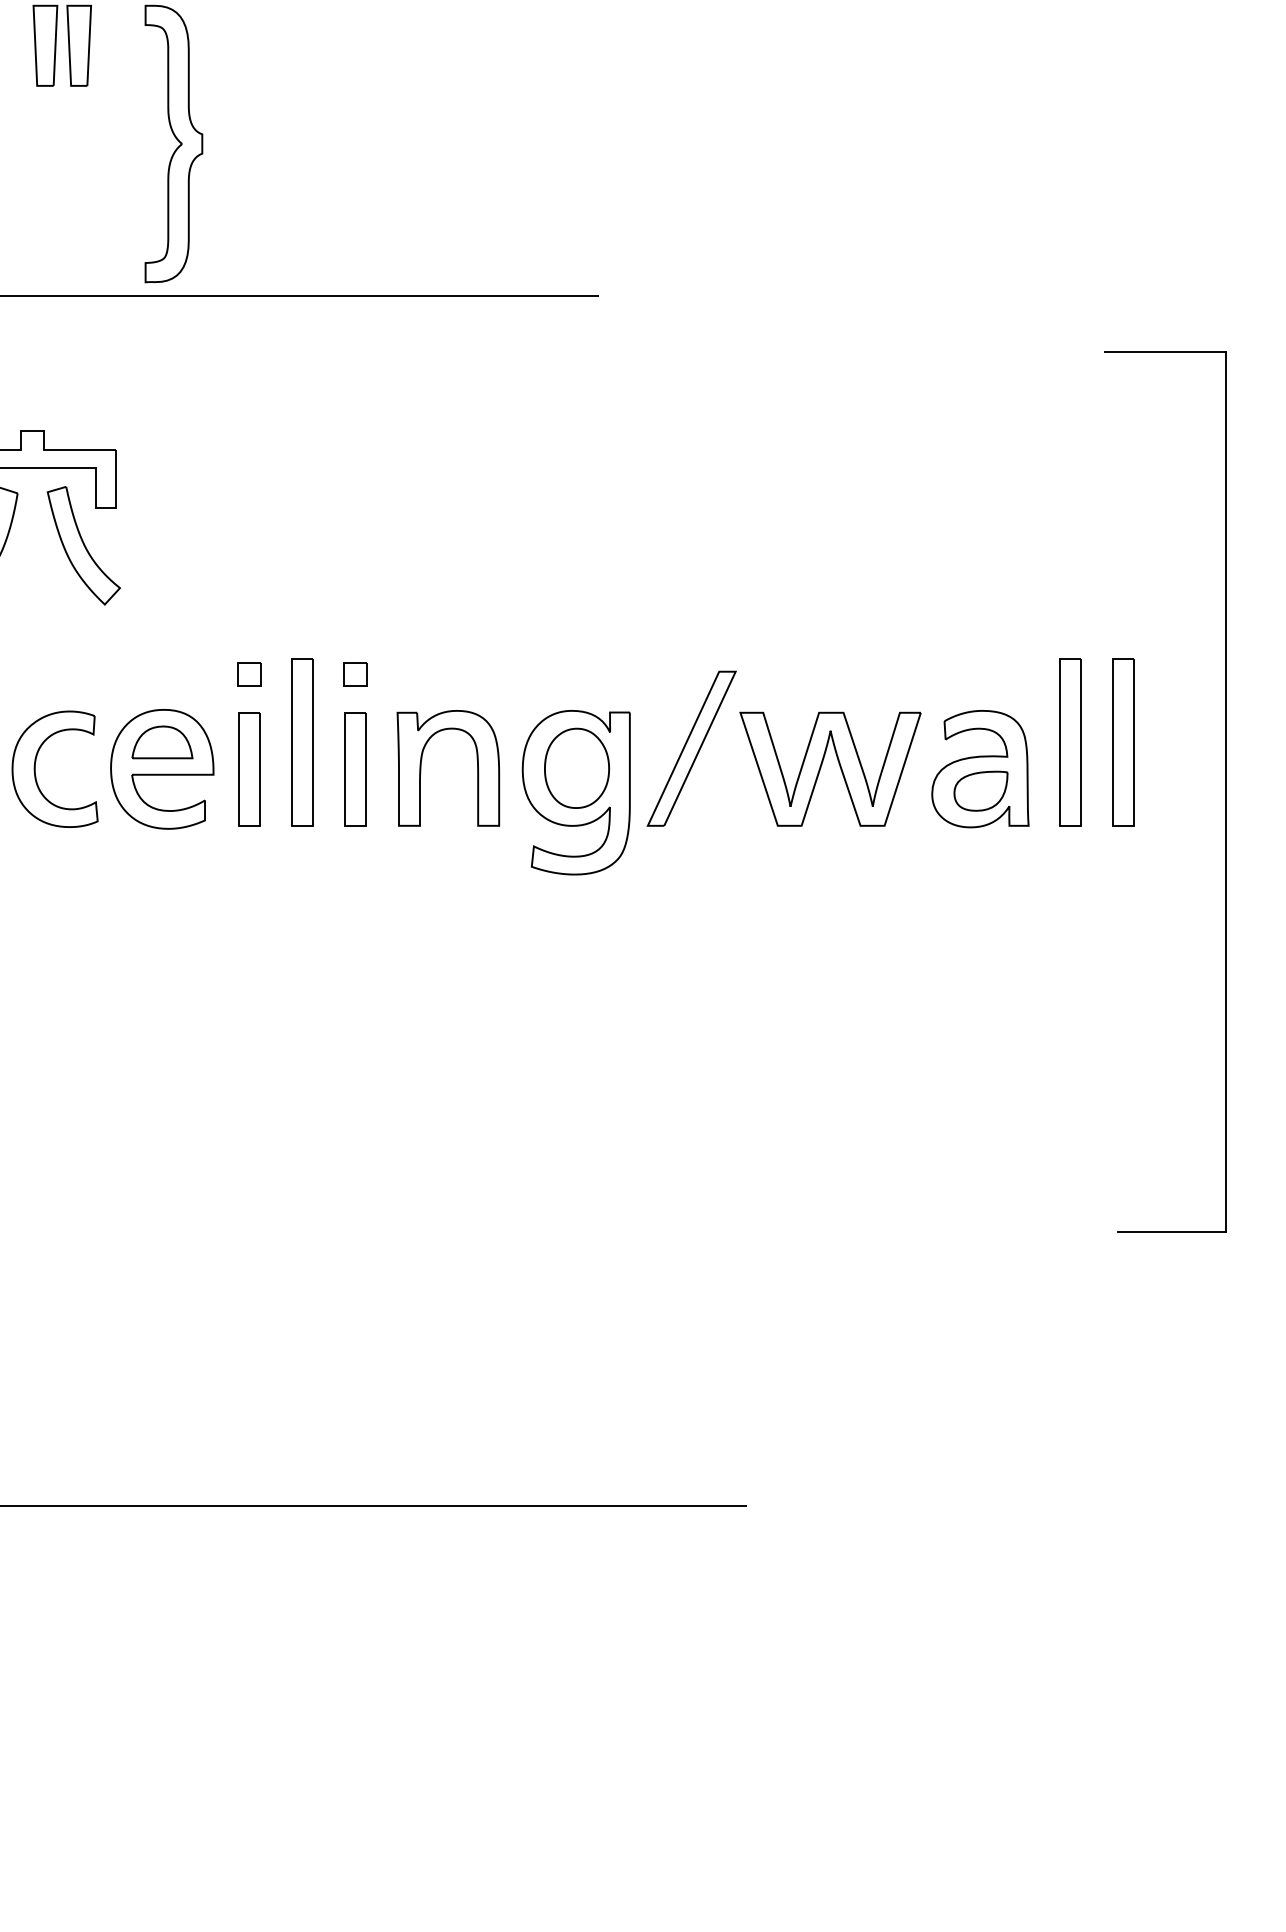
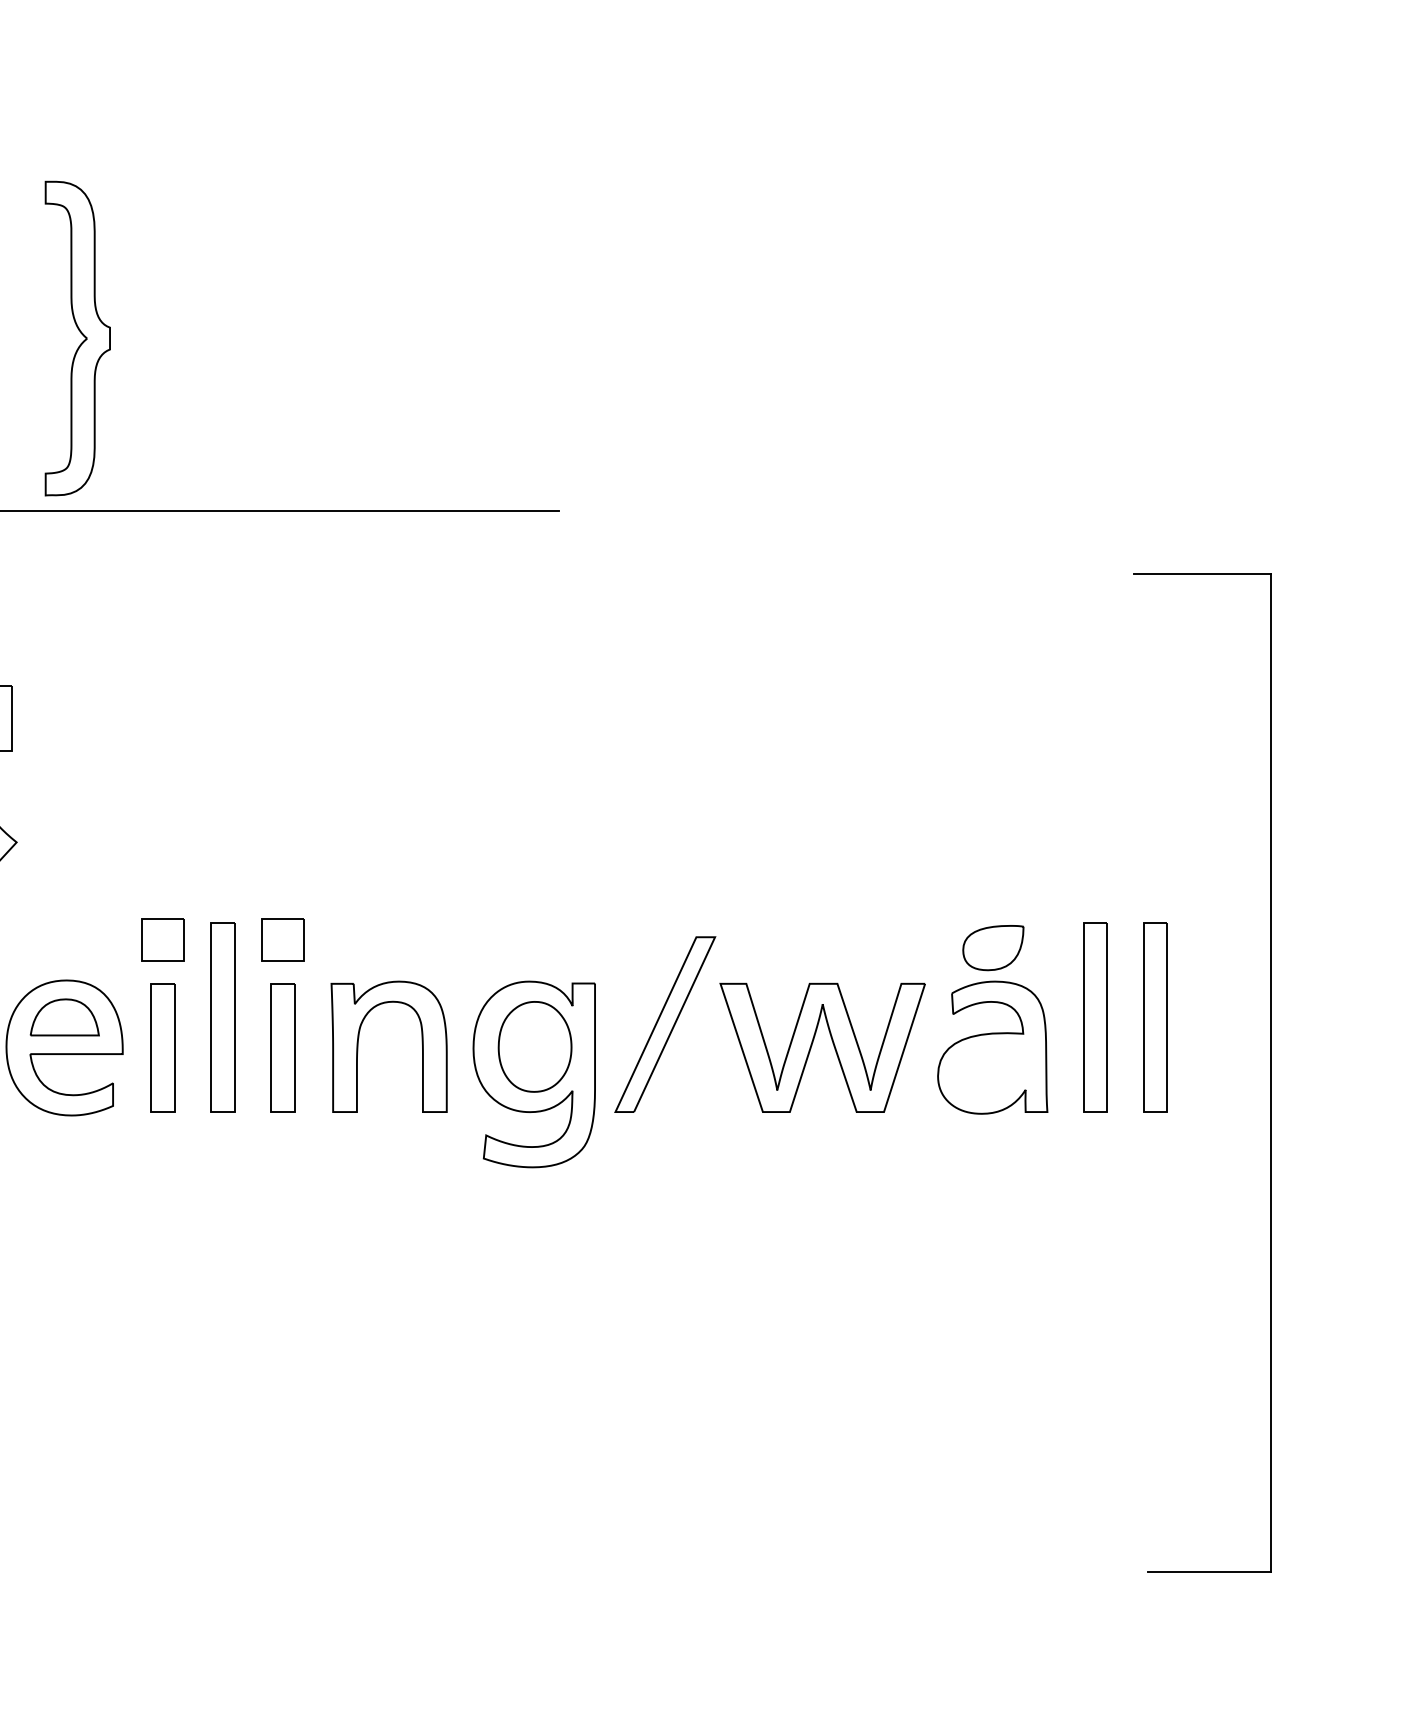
part: (249, 674) -> (163, 940), size x1.6
part: (355, 674) -> (283, 940), size x1.6
part: (980, 790) -> (992, 947), moved

